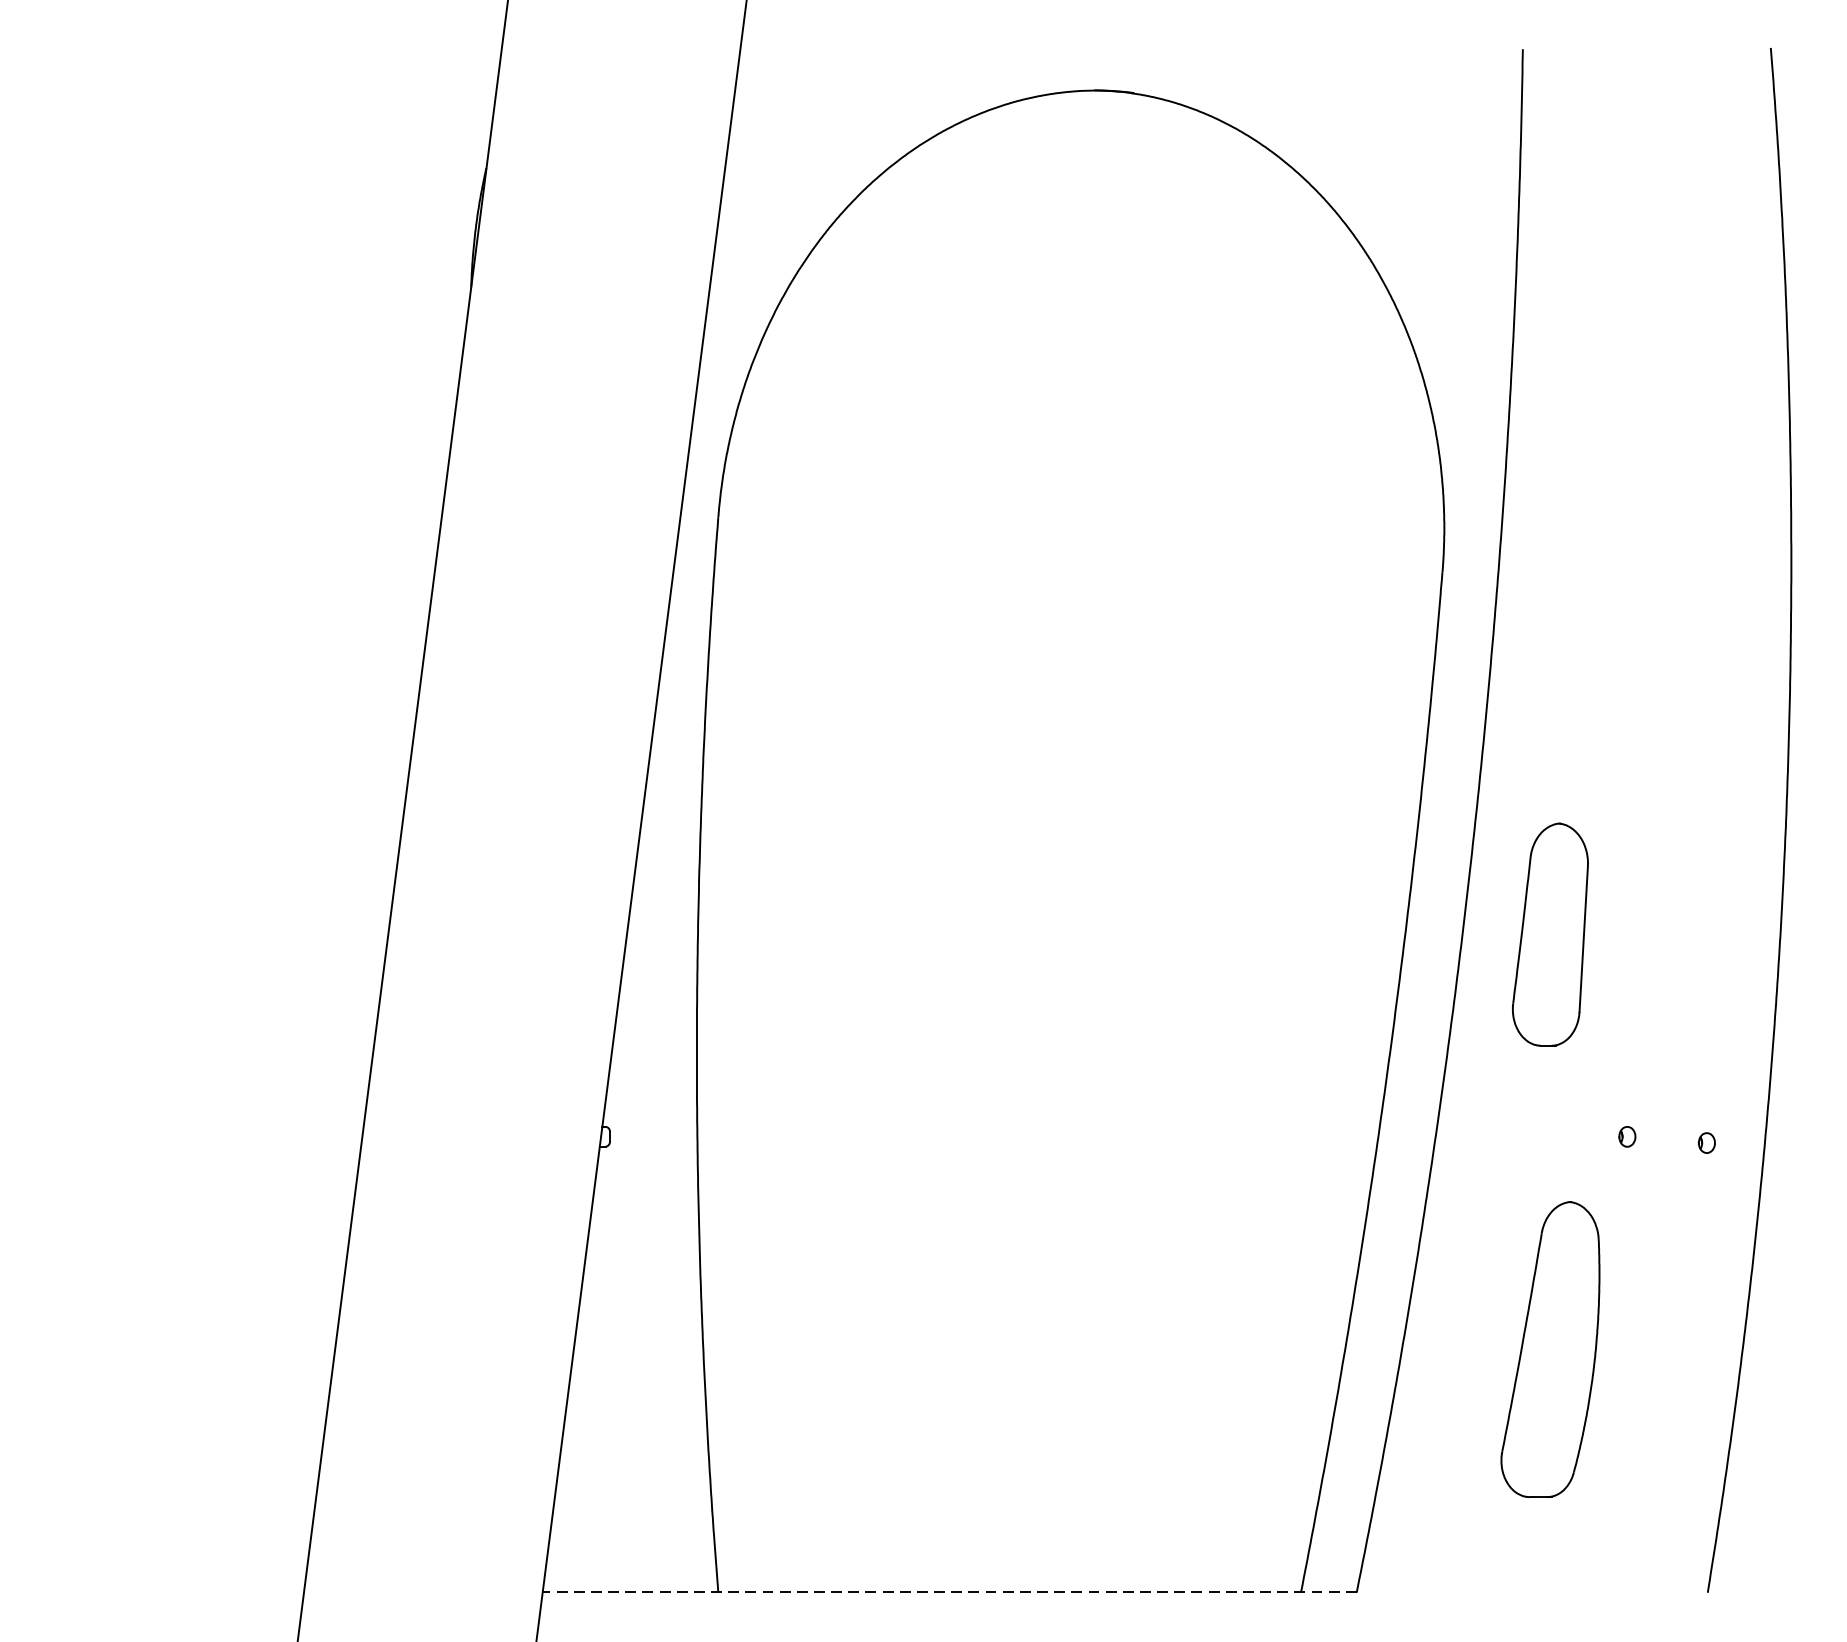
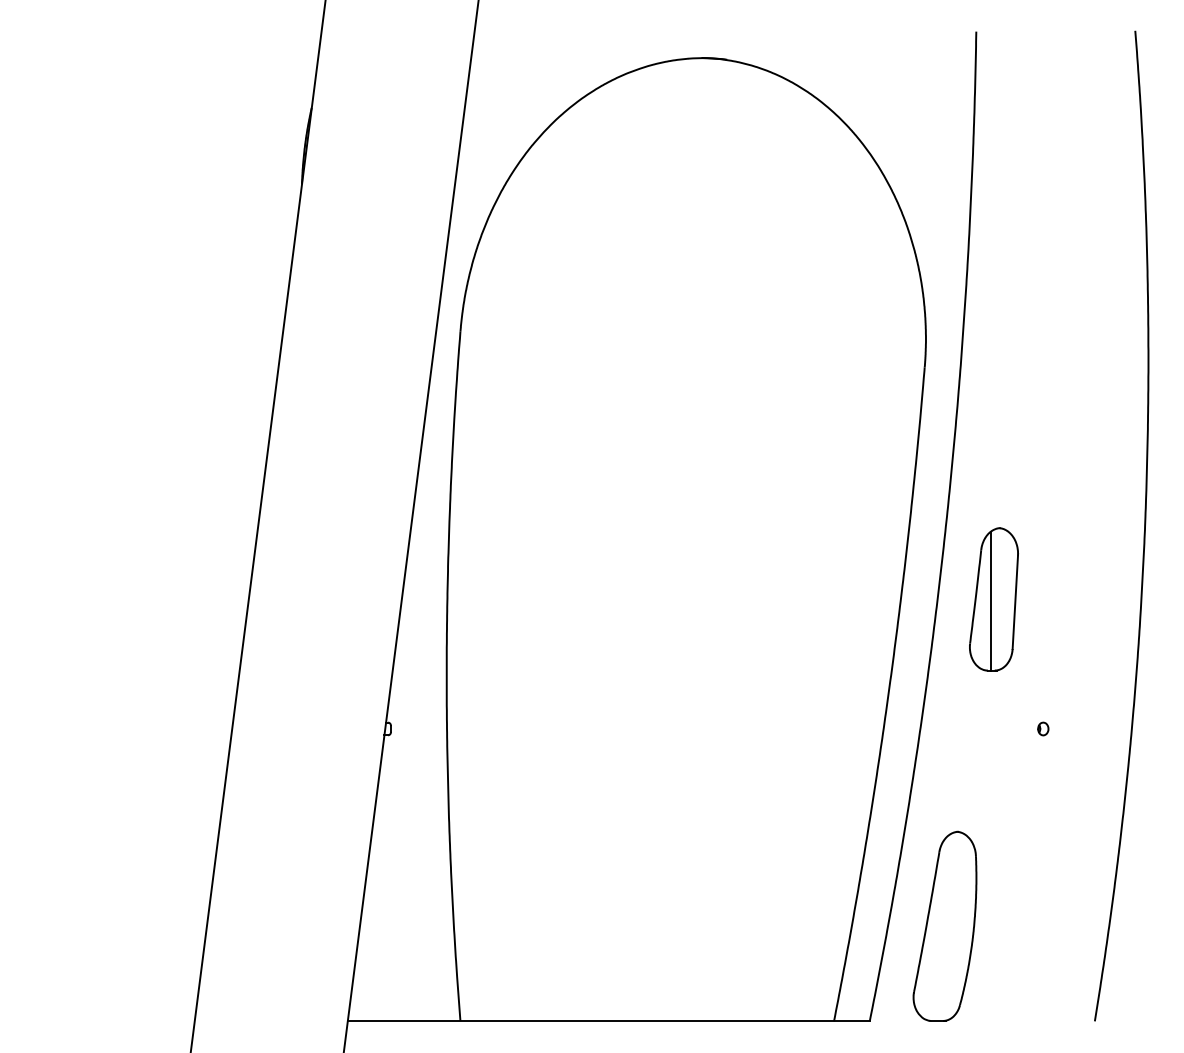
line: (1545, 936) -> (990, 600), added
part: (1707, 1142) -> (1094, 732), removed
part: (1549, 1348) -> (944, 925), moved
line: (949, 1593) -> (608, 1021), dashed -> solid

